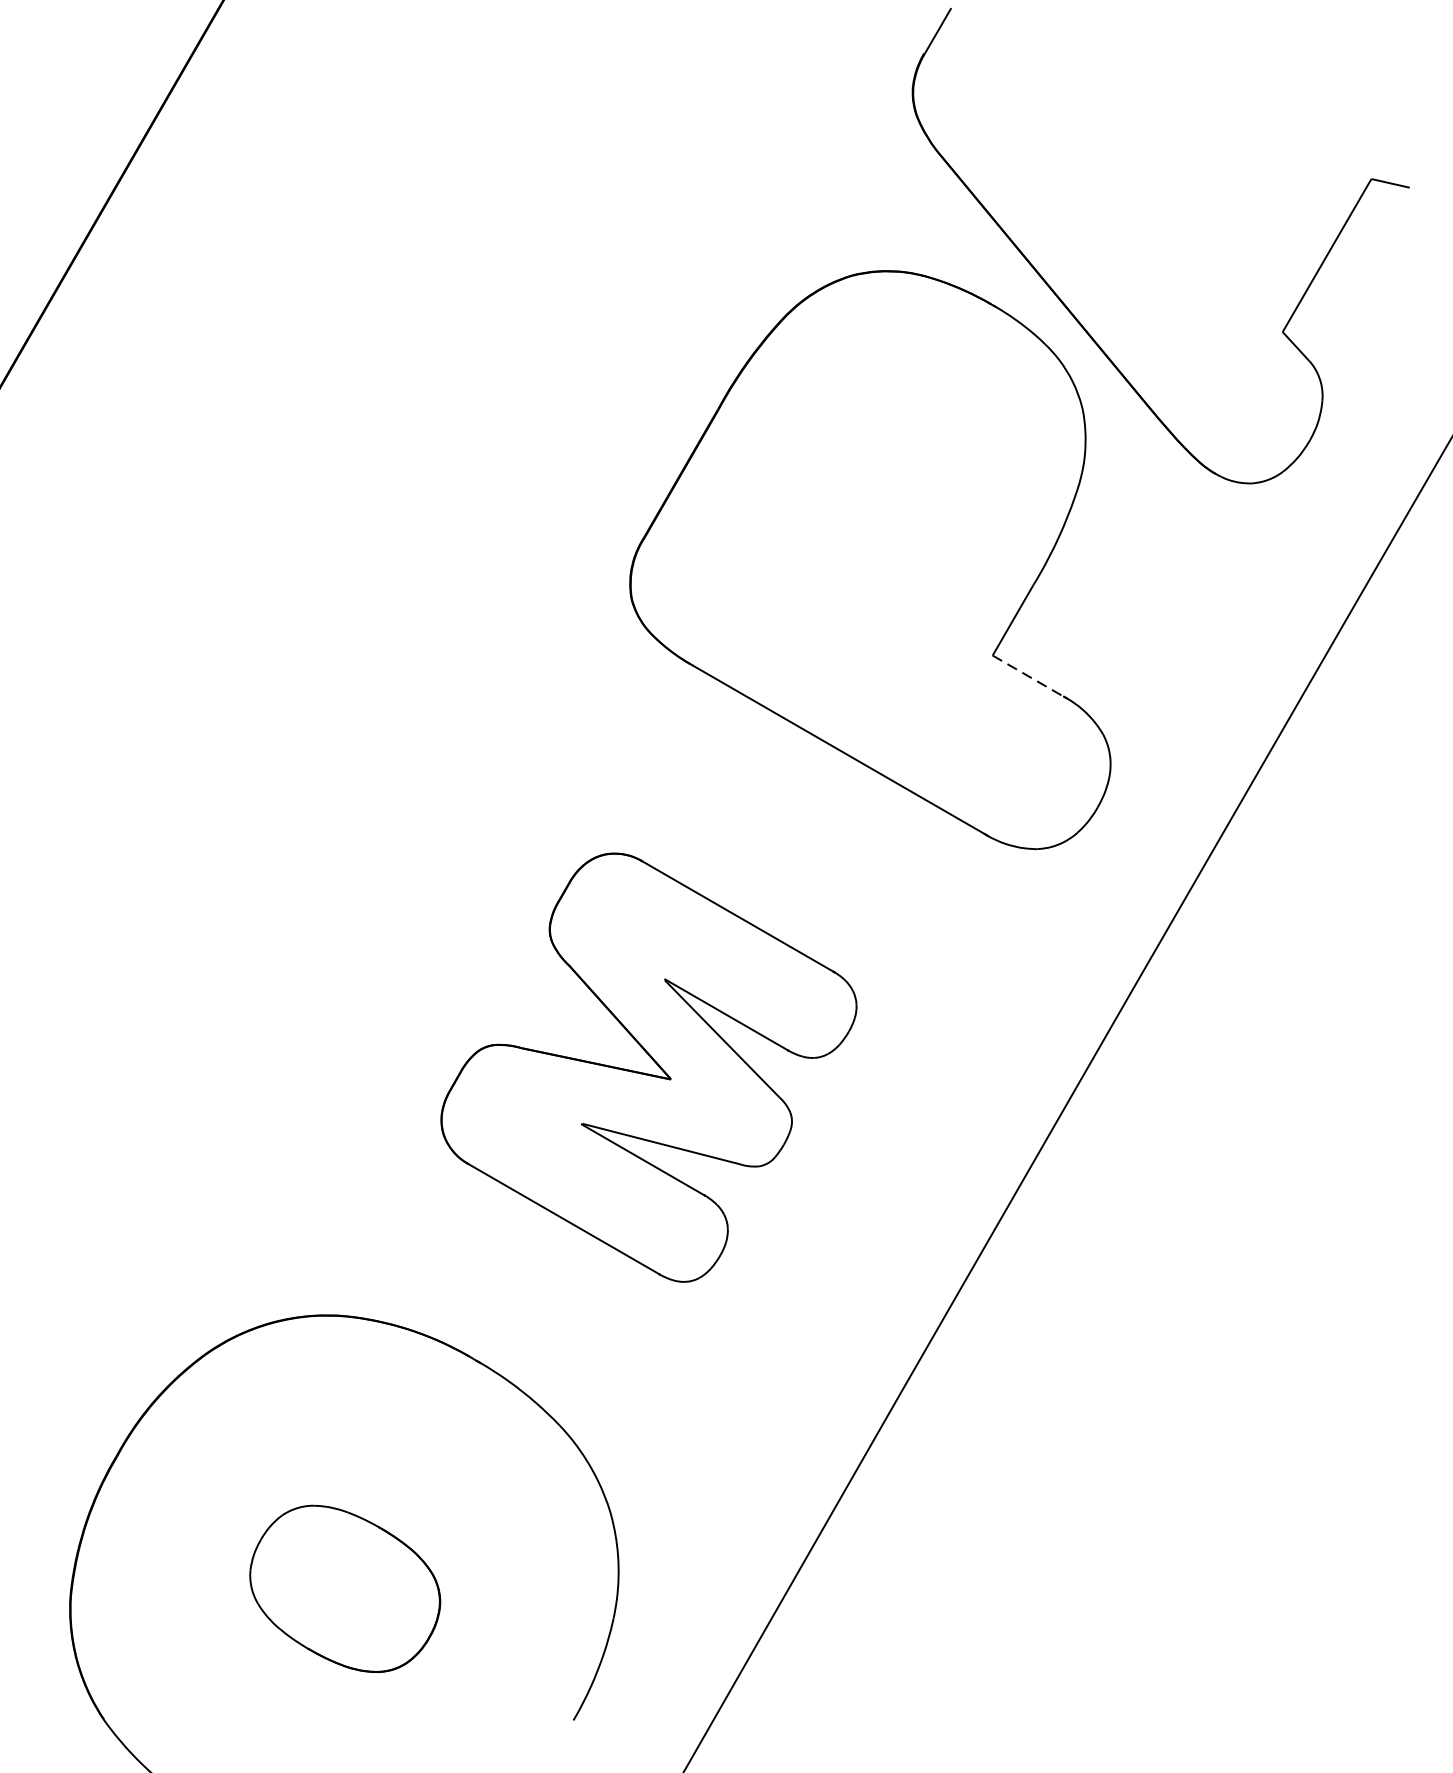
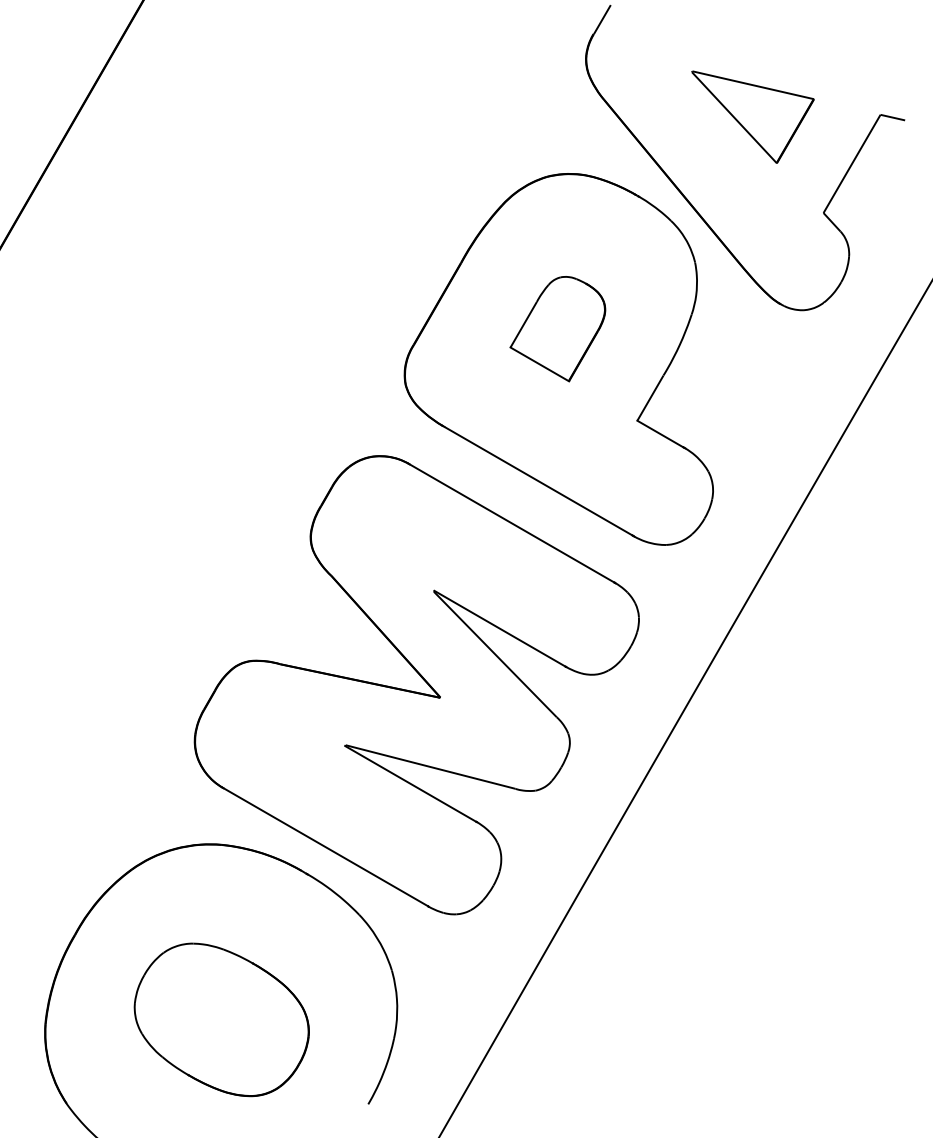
part: (1172, 181) -> (752, 116), added
part: (868, 513) -> (557, 329), added
line: (1028, 676) -> (660, 434), dashed -> solid
part: (648, 1067) -> (416, 685), size x1.67
part: (344, 1588) -> (221, 1019), size x1.43

